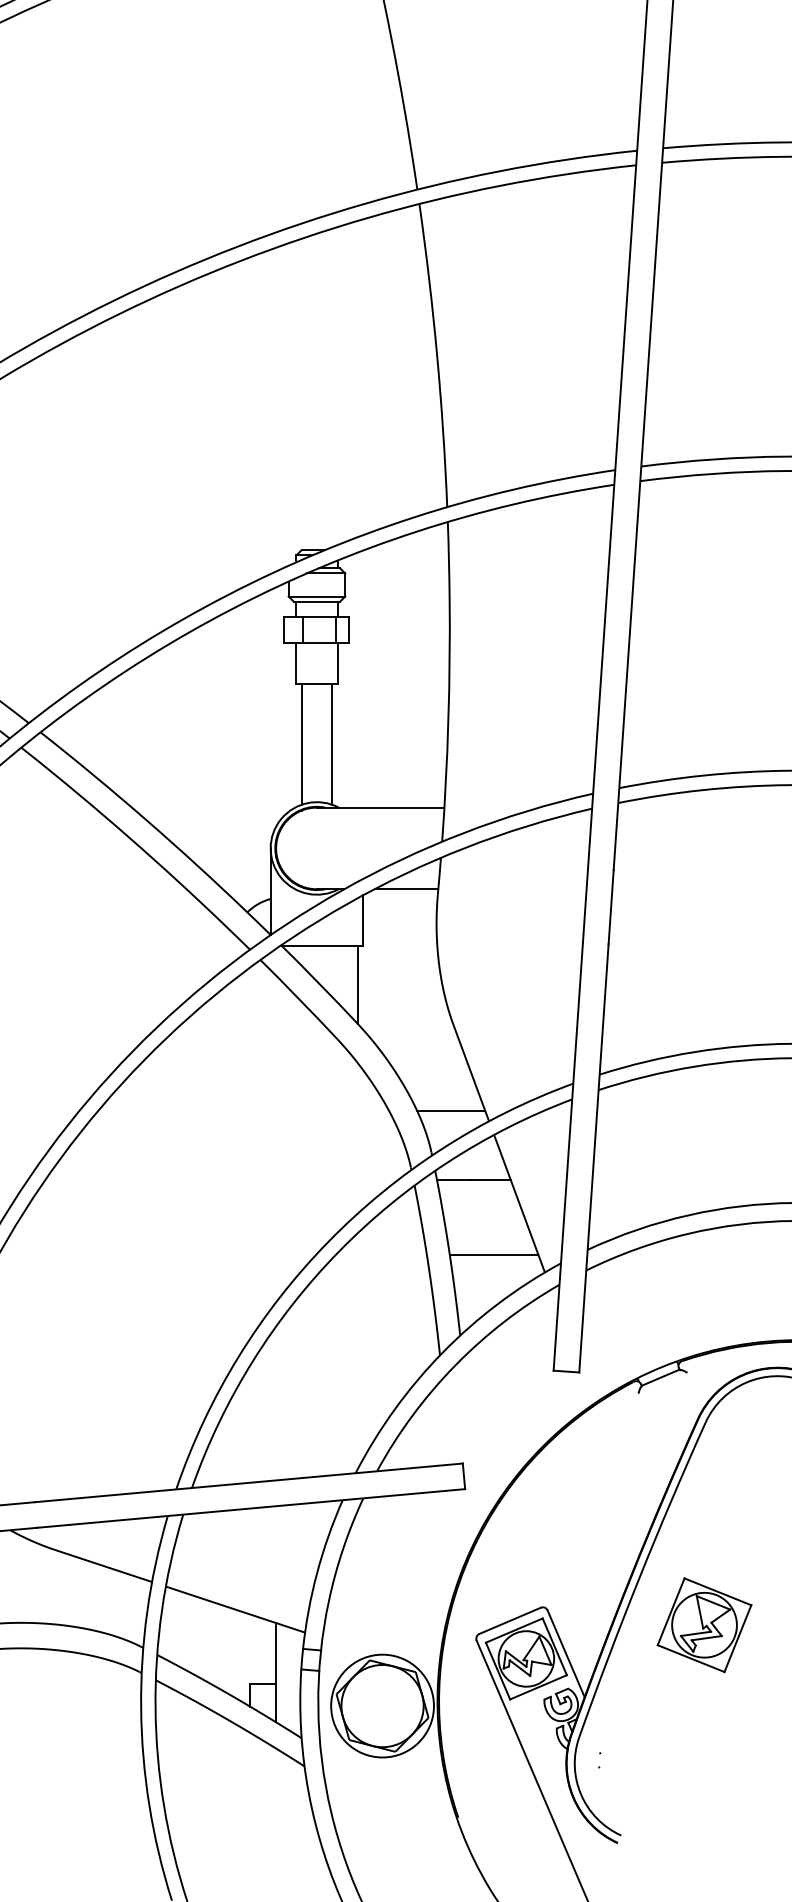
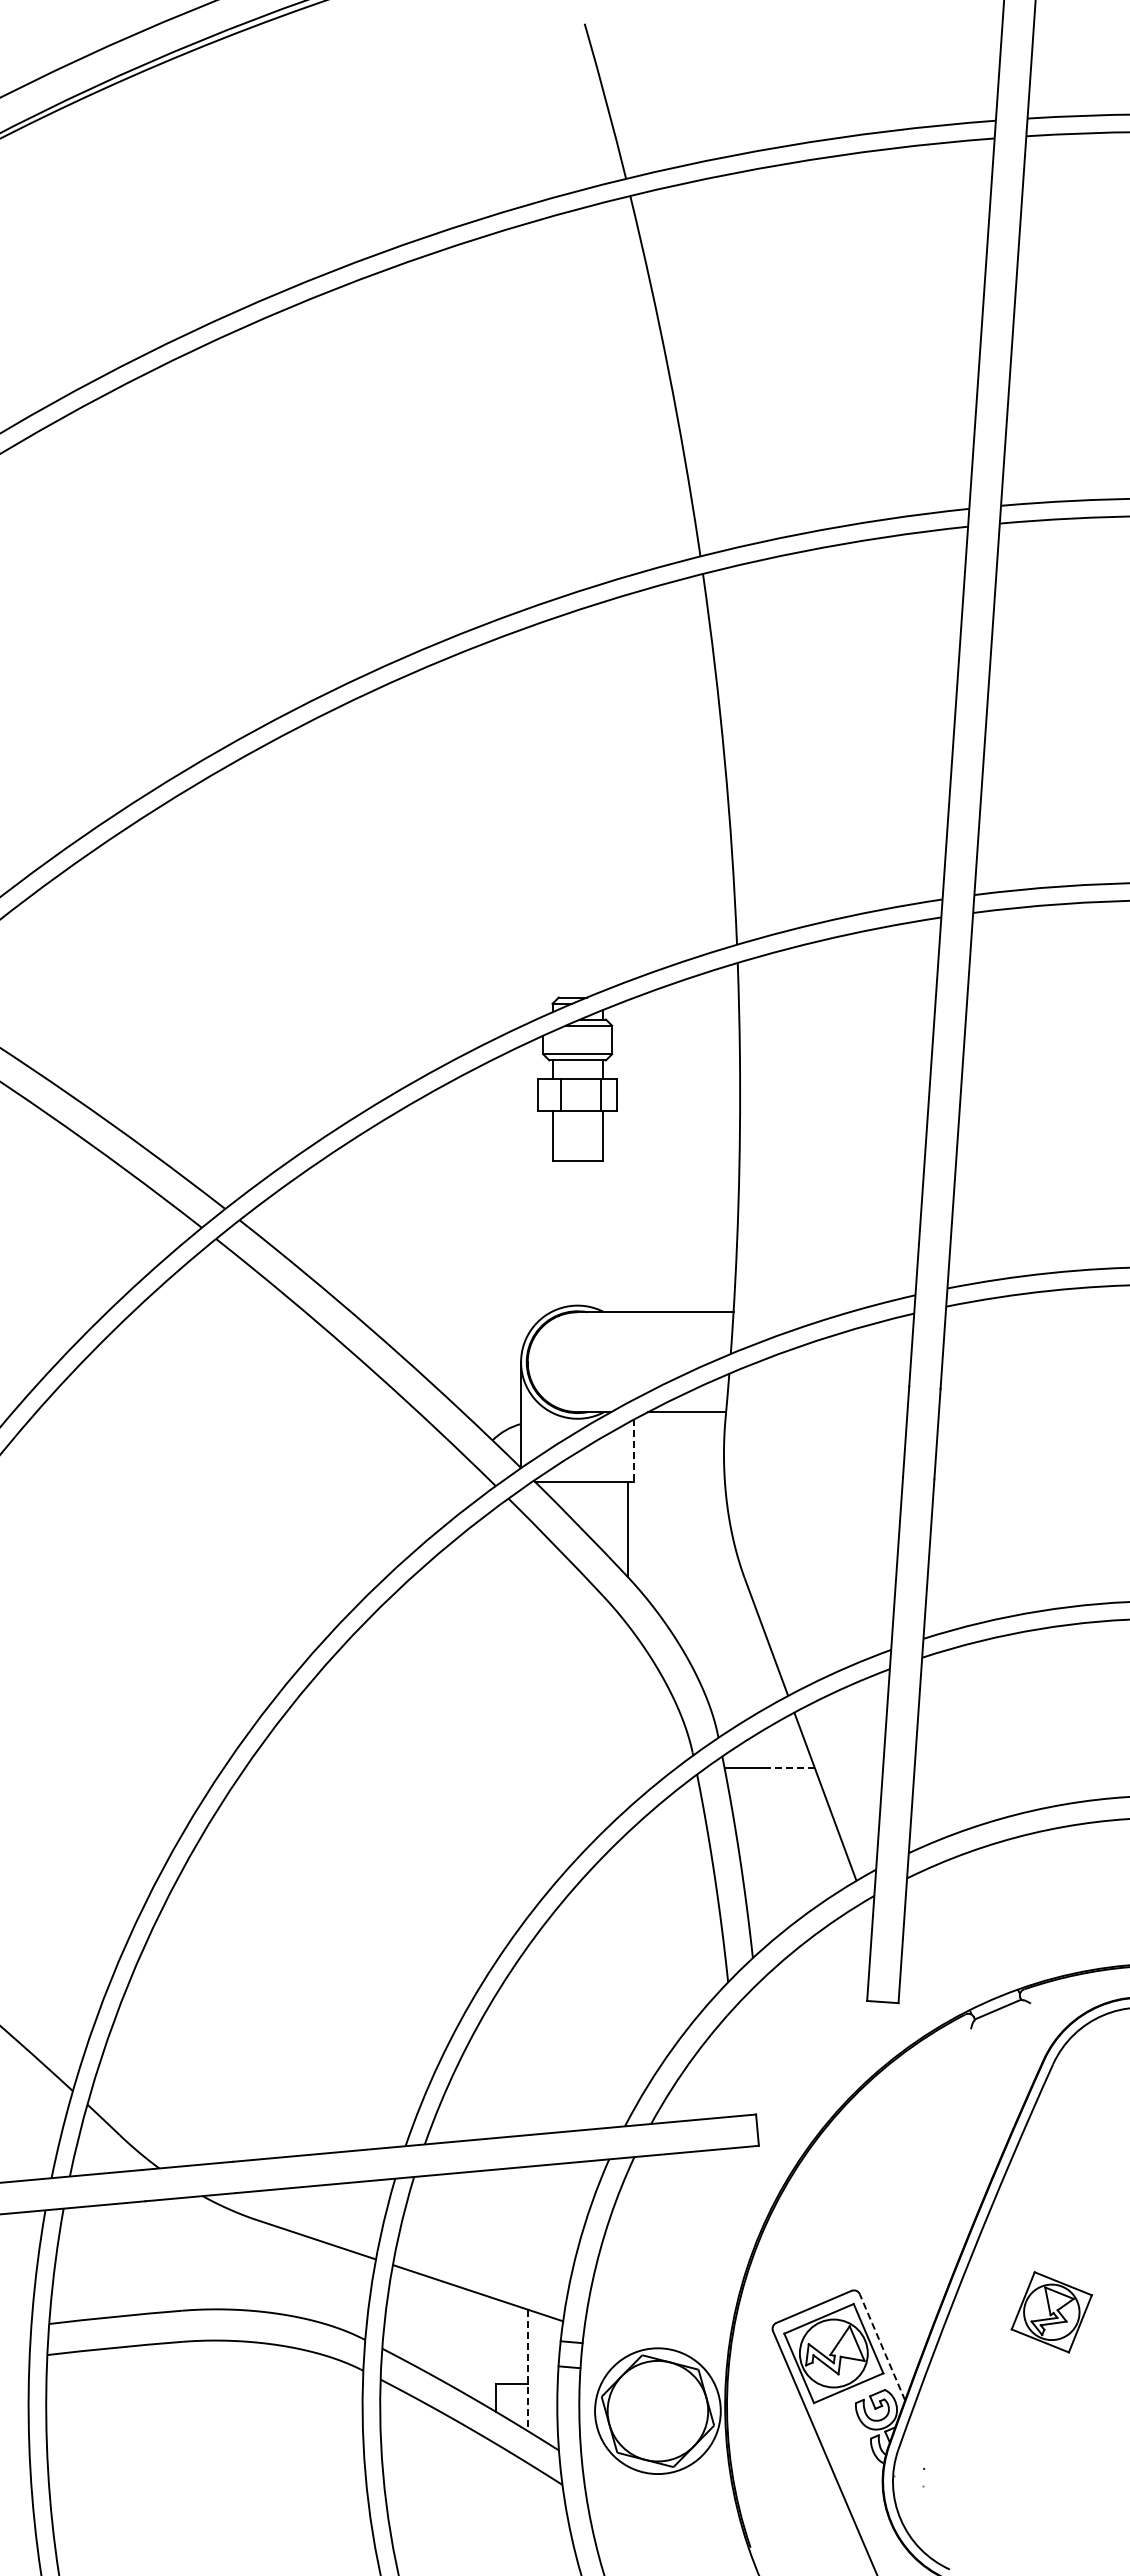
line: (301, 744) -> (558, 1234), removed
line: (332, 744) -> (596, 1234), removed
line: (363, 921) -> (634, 1451), solid -> dashed
line: (450, 1110) -> (741, 1682), removed
line: (490, 1179) -> (789, 1767), solid -> dashed
line: (494, 1255) -> (794, 1859), removed
part: (704, 1625) -> (1051, 2312), size x0.7
line: (566, 1654) -> (882, 2347), solid -> dashed
line: (275, 1672) -> (527, 2370), solid -> dashed

